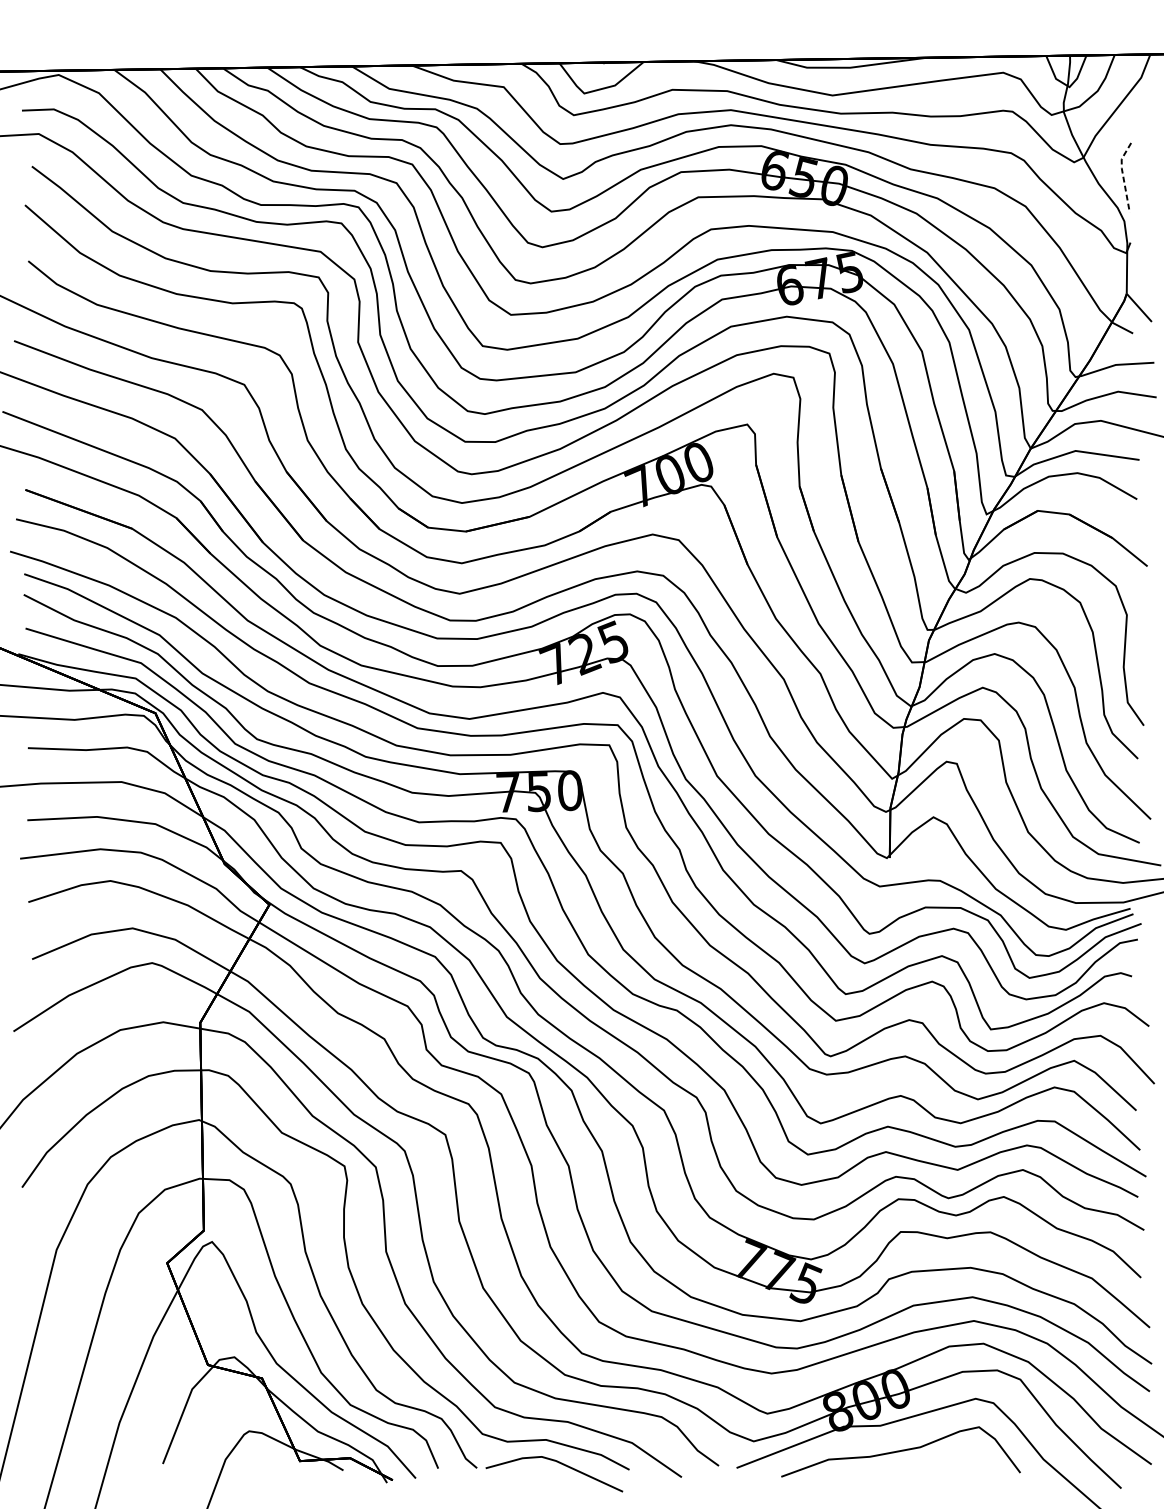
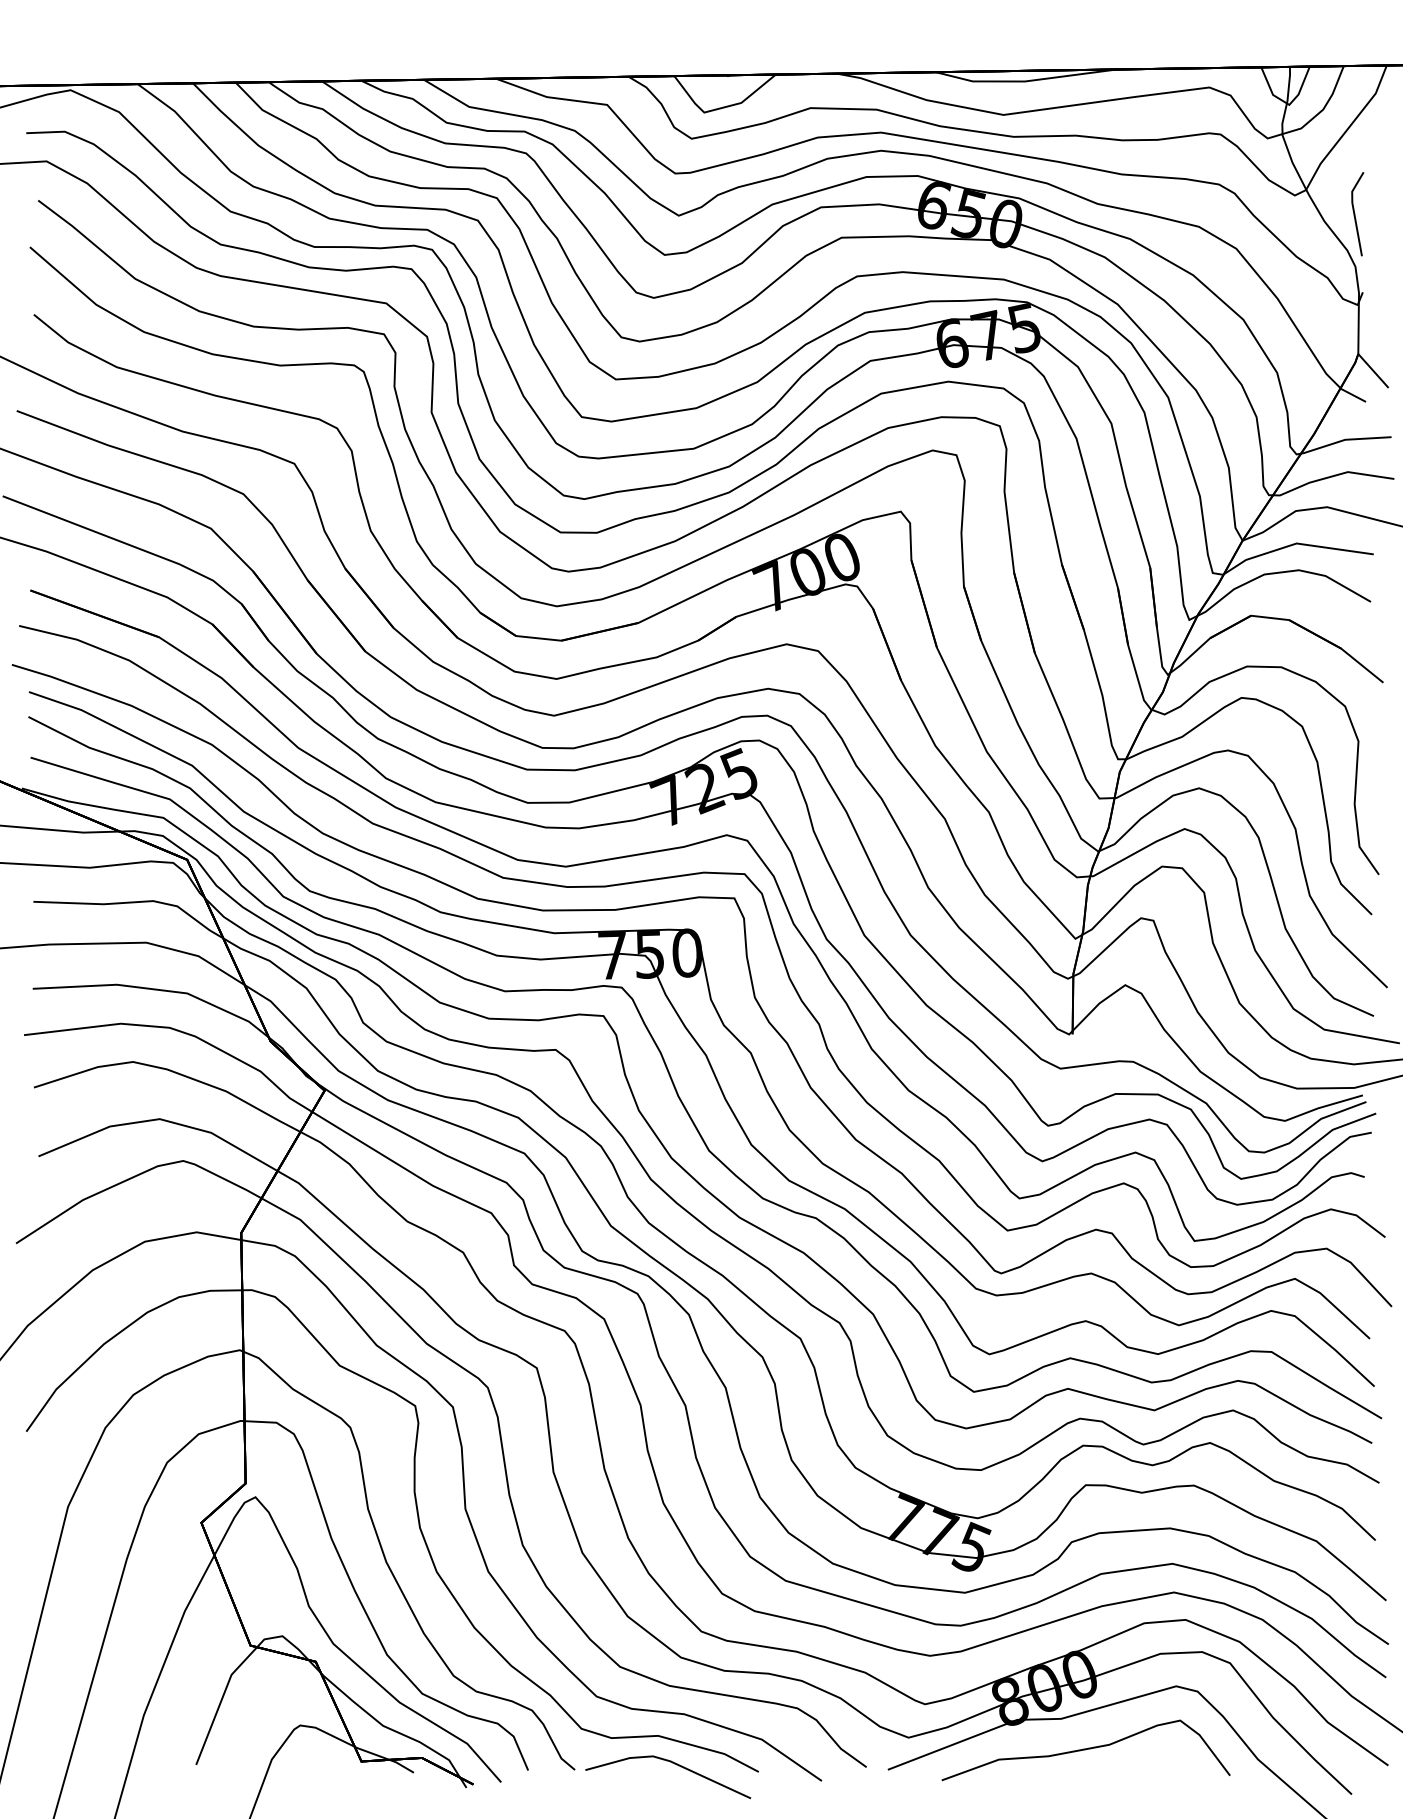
line: (1122, 175) -> (1353, 211), dashed -> solid

